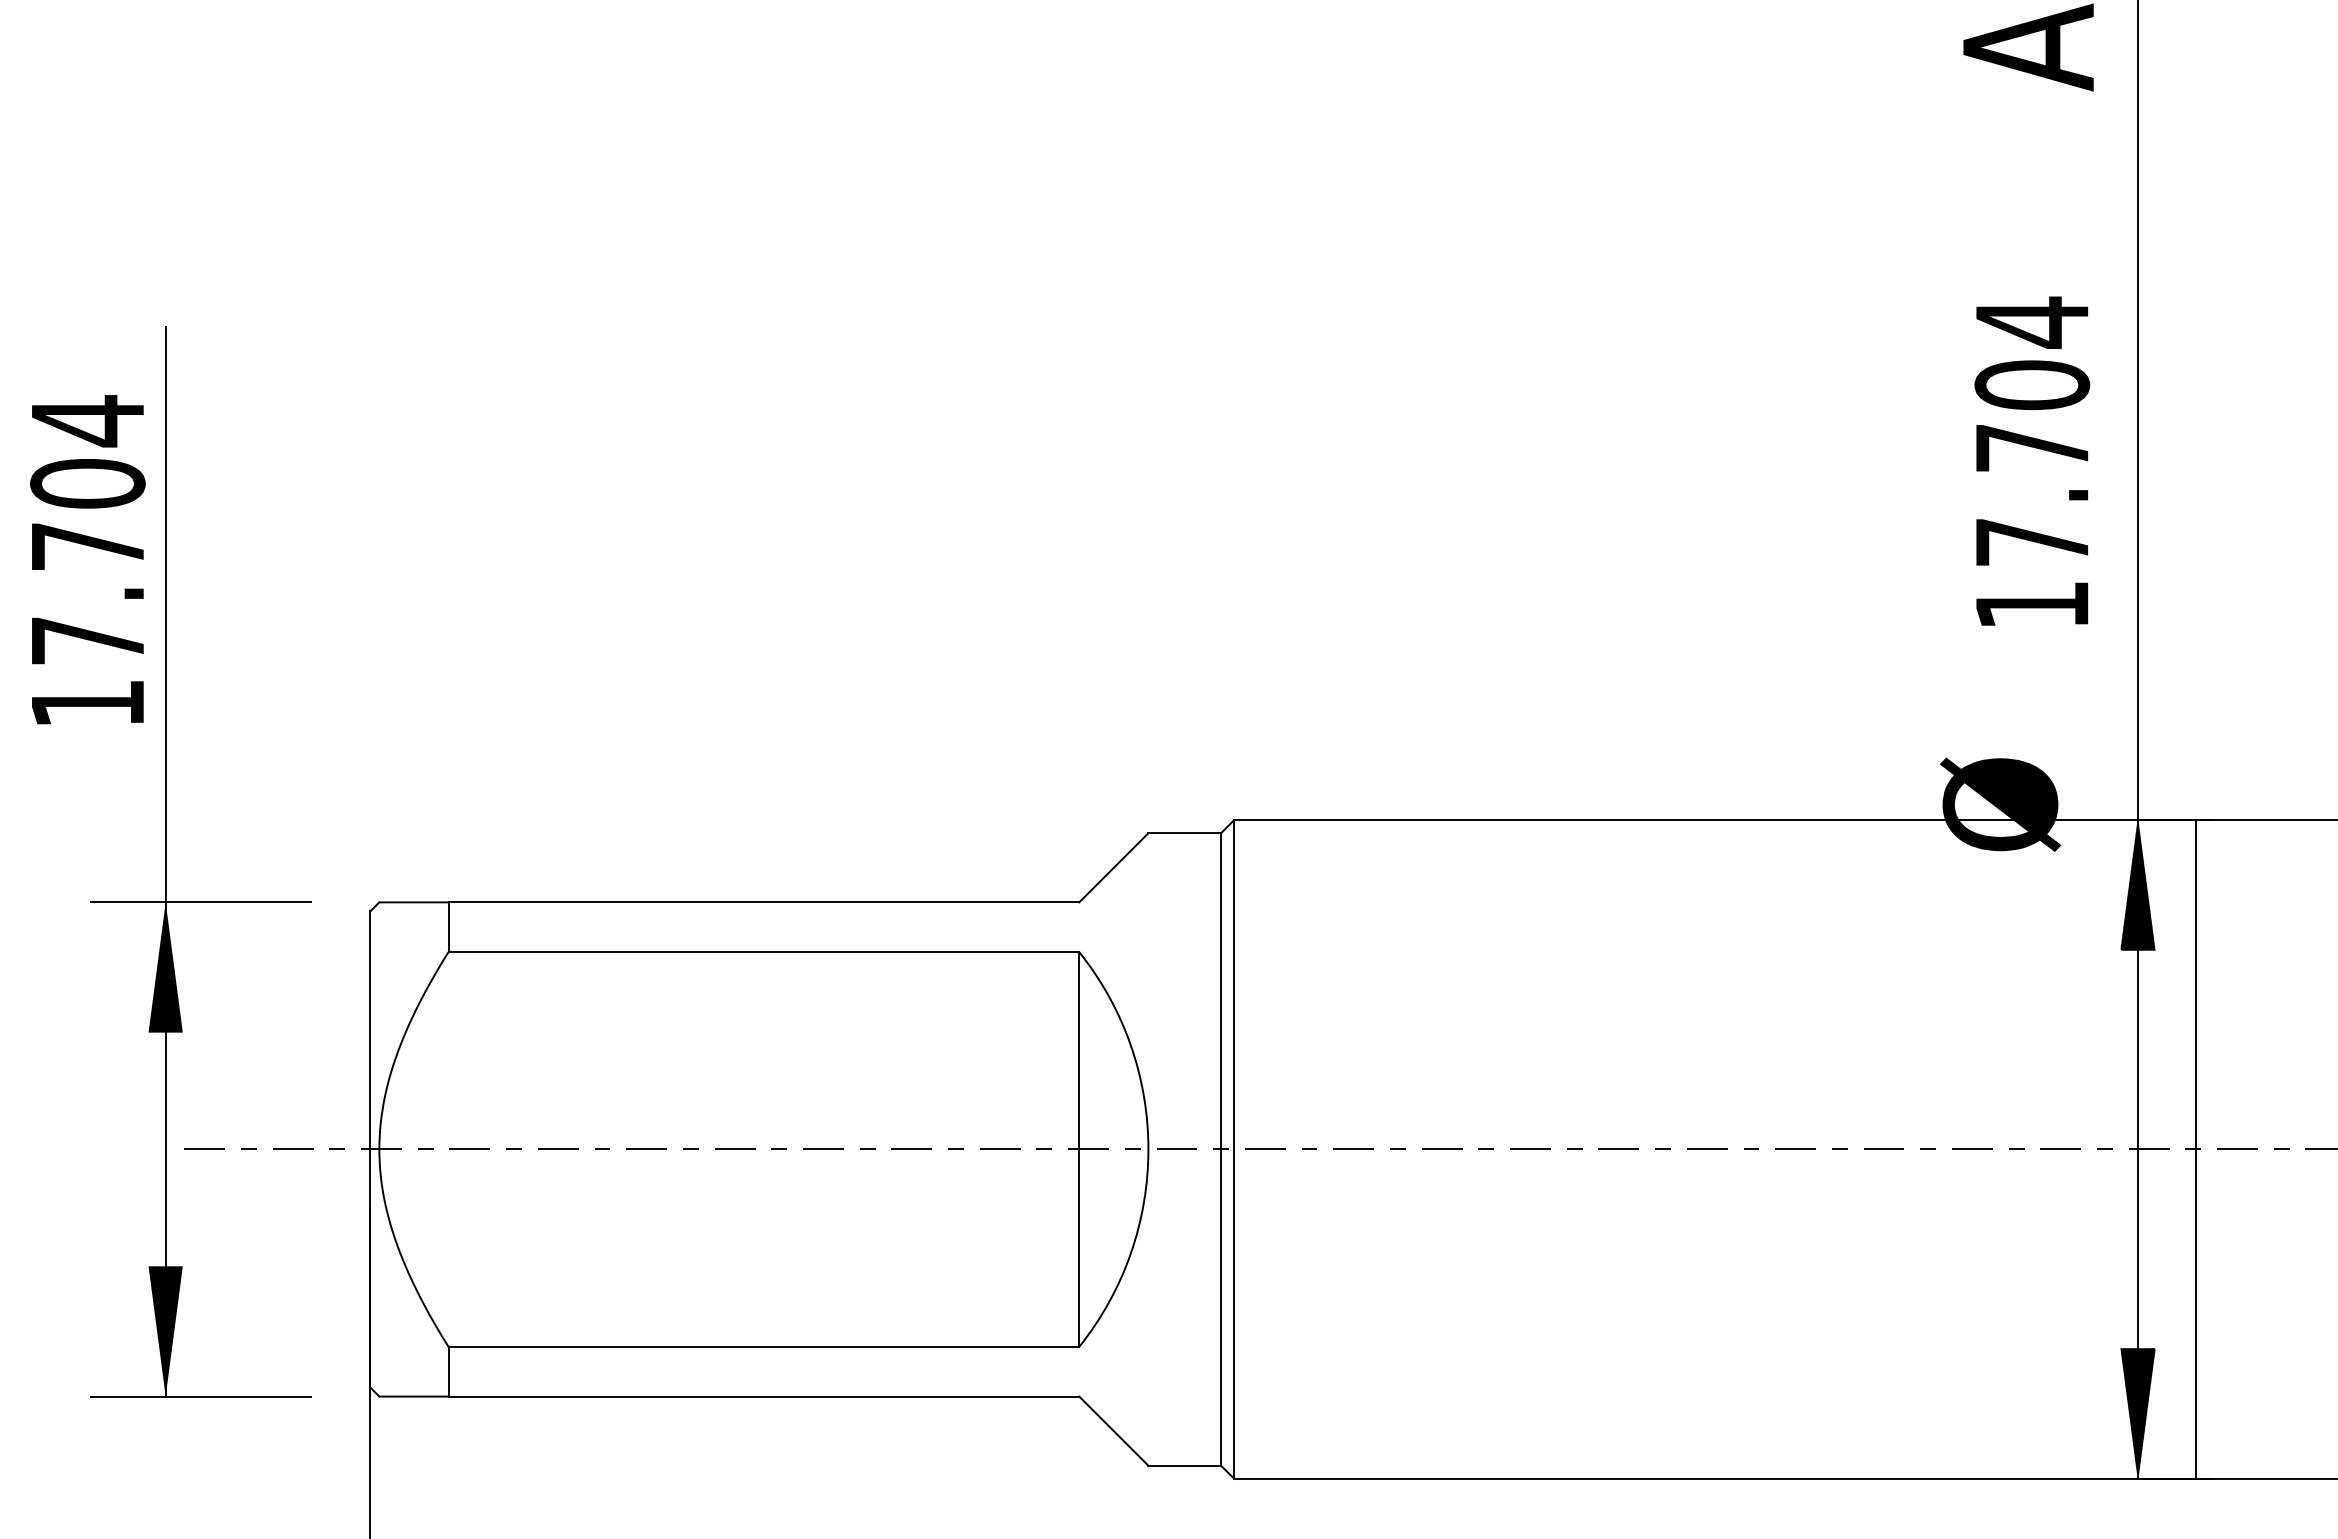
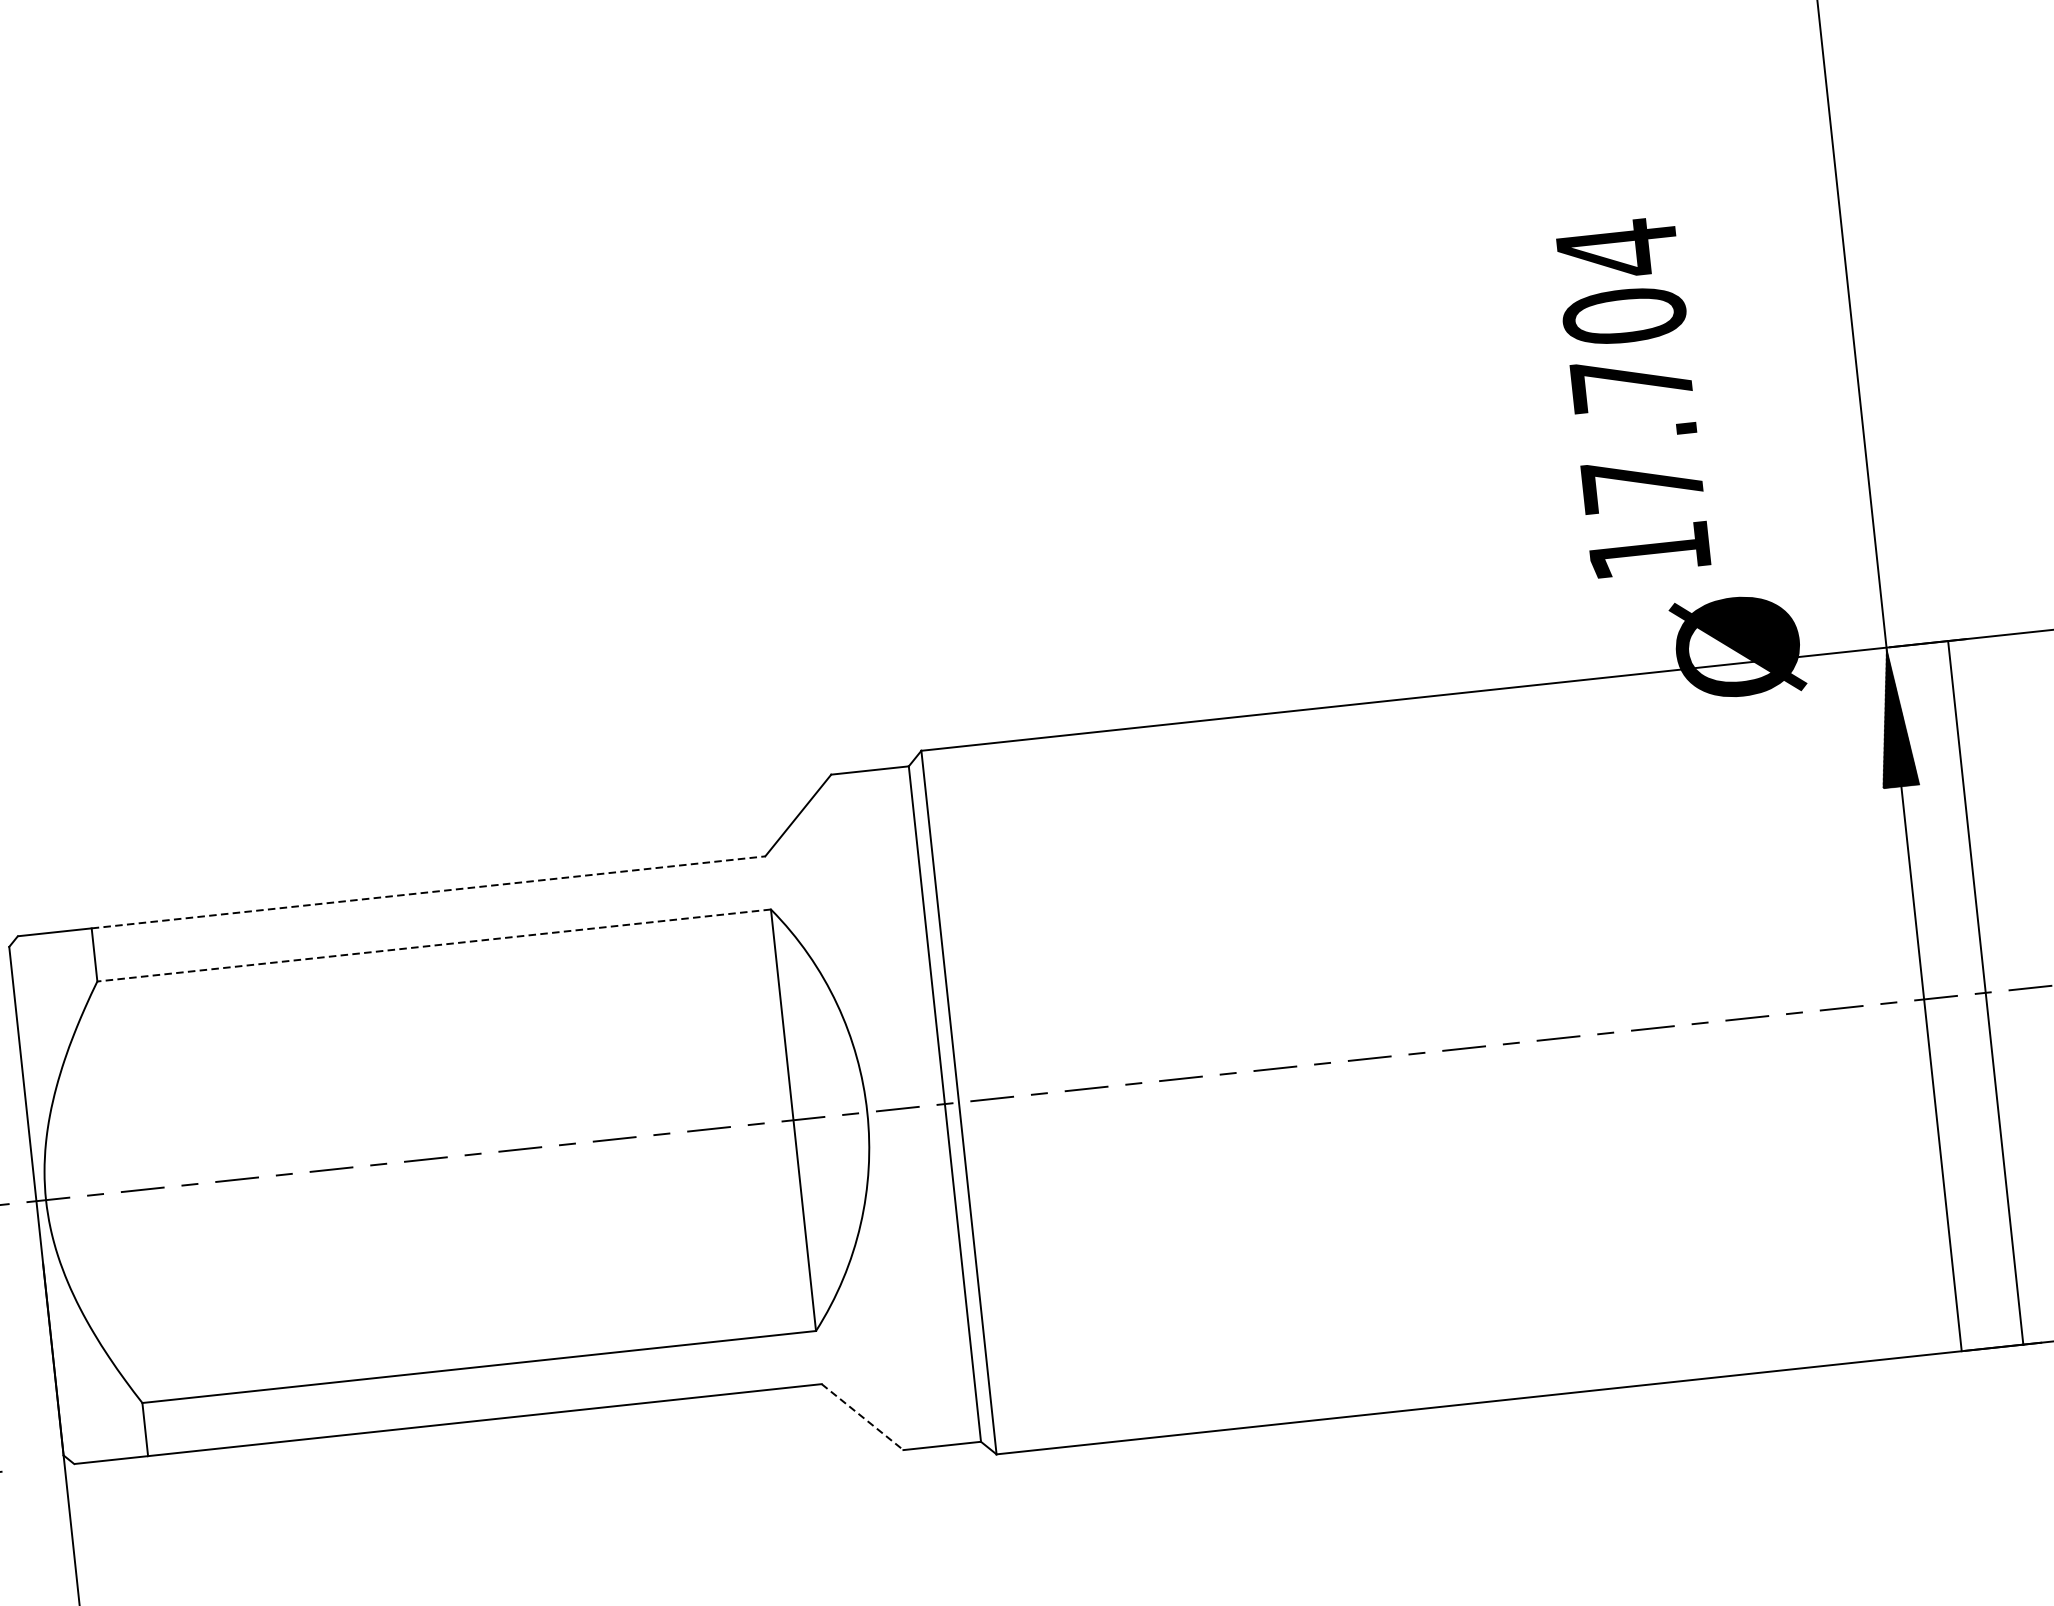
text: (2032, 460) -> (1633, 396), moved
line: (764, 902) -> (429, 892), solid -> dashed
line: (763, 952) -> (433, 945), solid -> dashed
hatch: (2137, 1413) -> (1953, 1281), removed
line: (1113, 1431) -> (862, 1417), solid -> dashed

